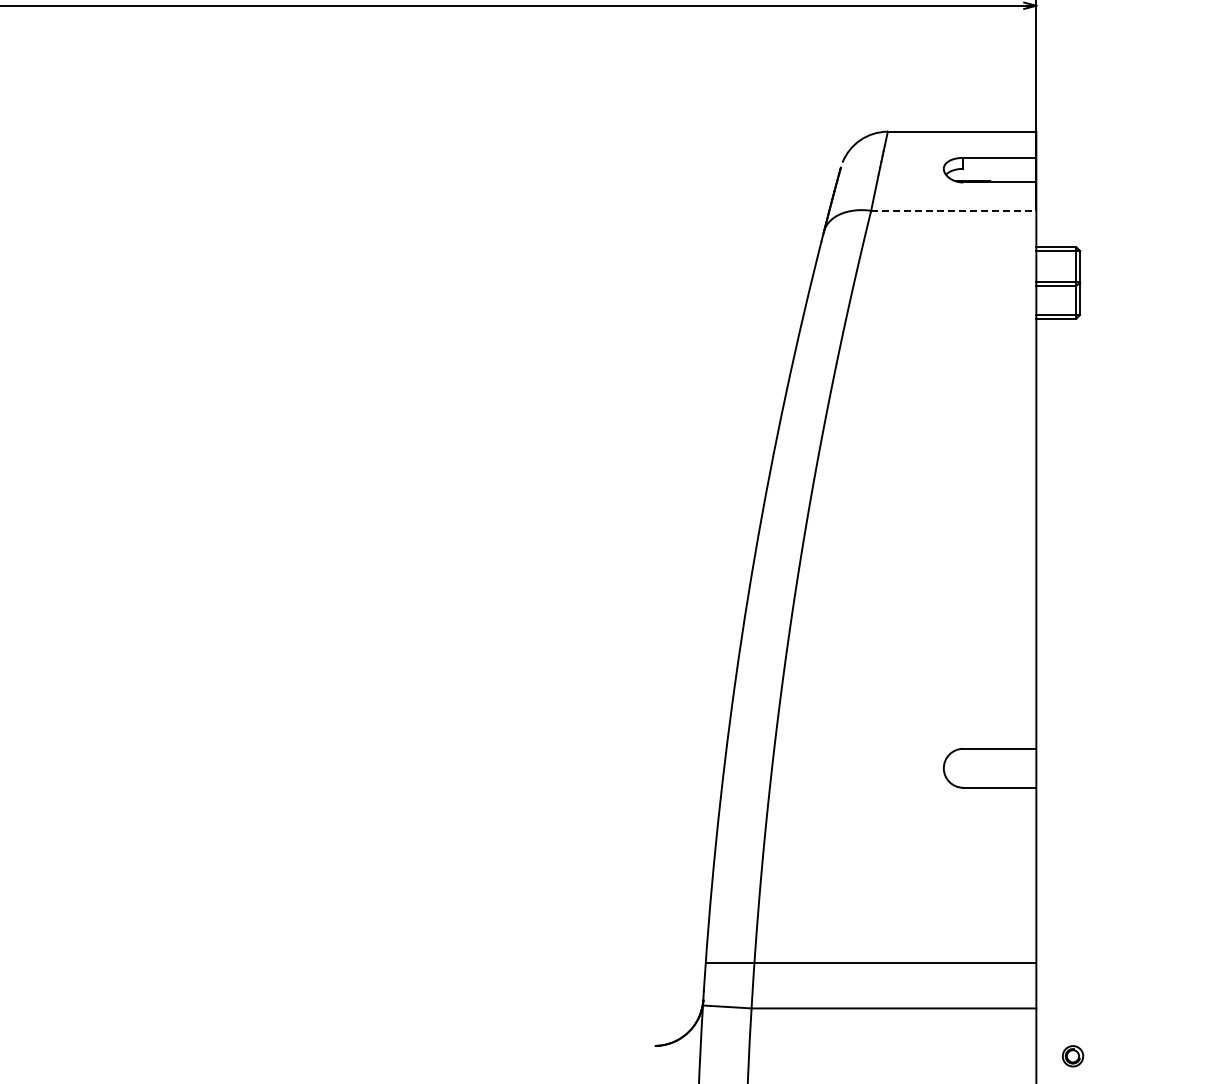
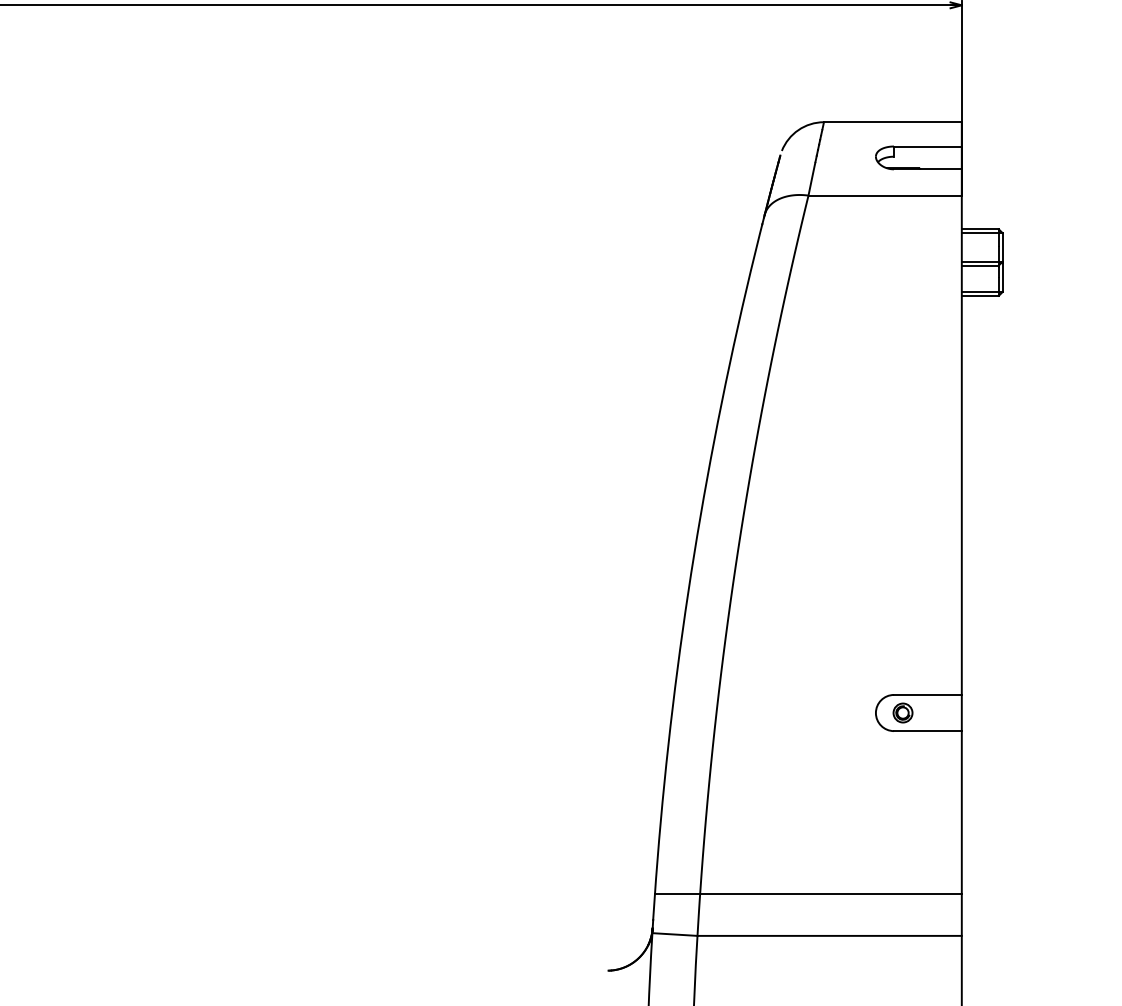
line: (953, 210) -> (884, 195), dashed -> solid
part: (1072, 1056) -> (902, 713), moved

